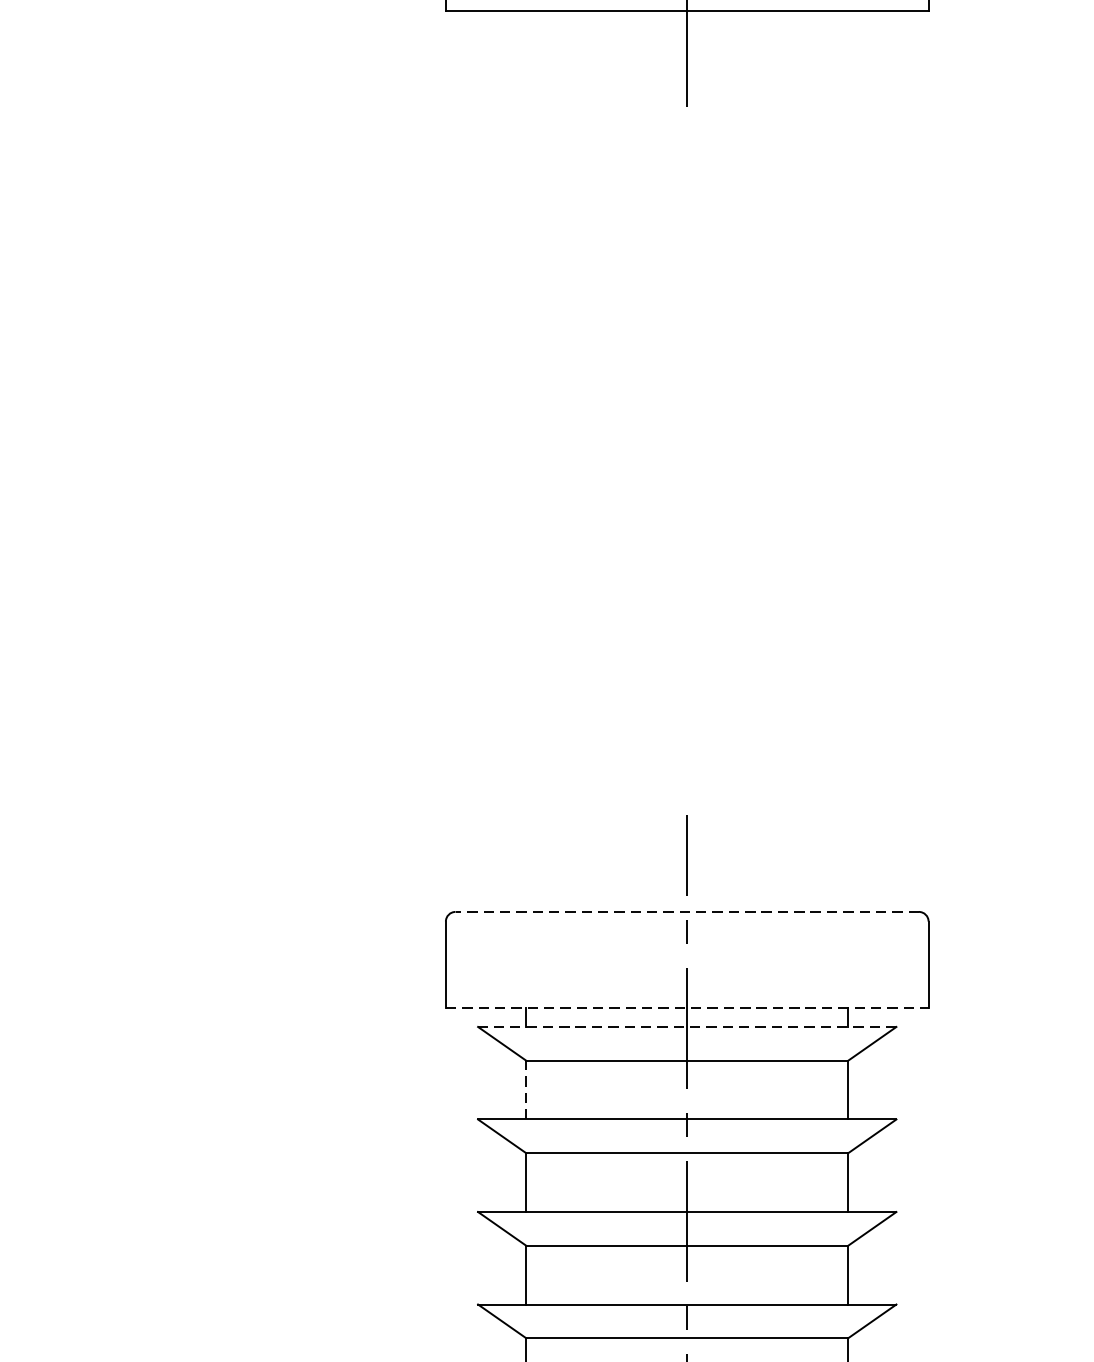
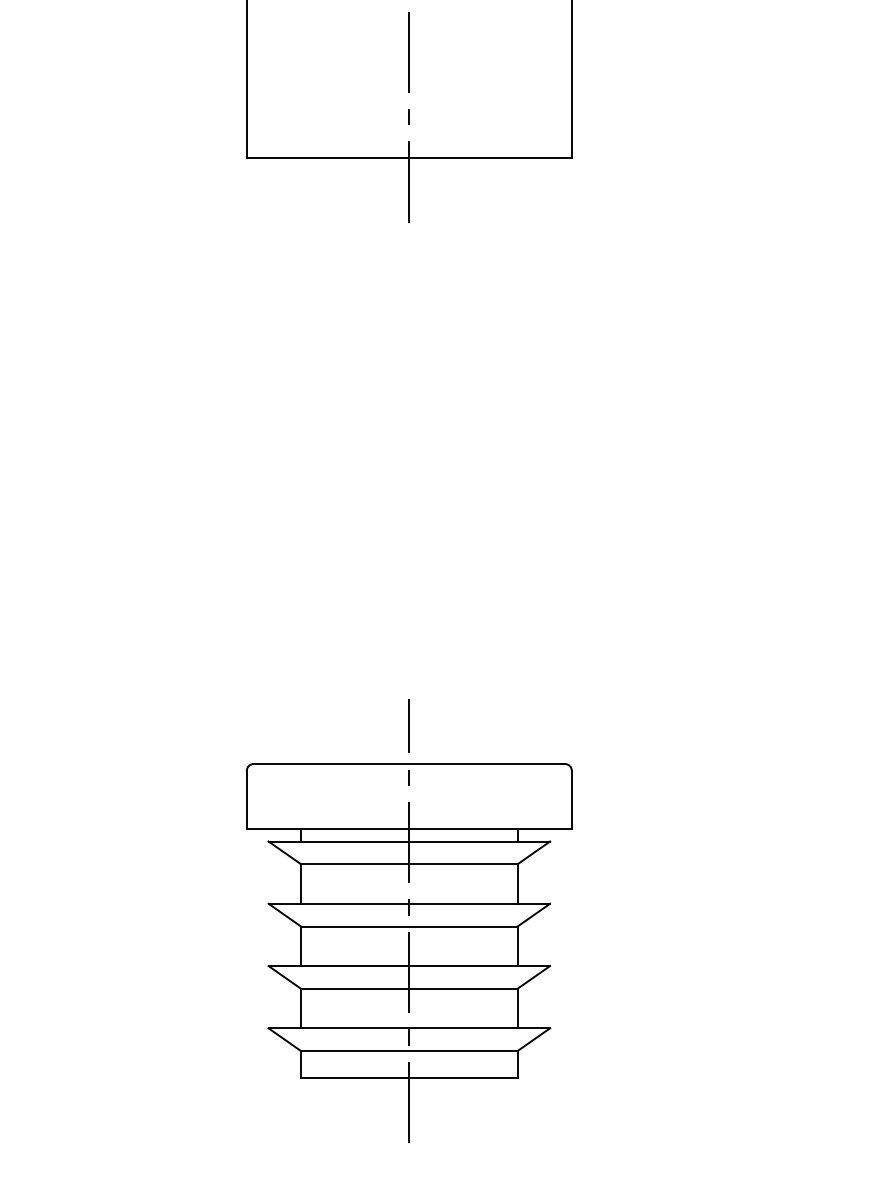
line: (687, 912) -> (409, 764), dashed -> solid
line: (687, 1009) -> (409, 829), dashed -> solid
line: (687, 1026) -> (409, 841), dashed -> solid
line: (527, 1090) -> (301, 884), dashed -> solid

